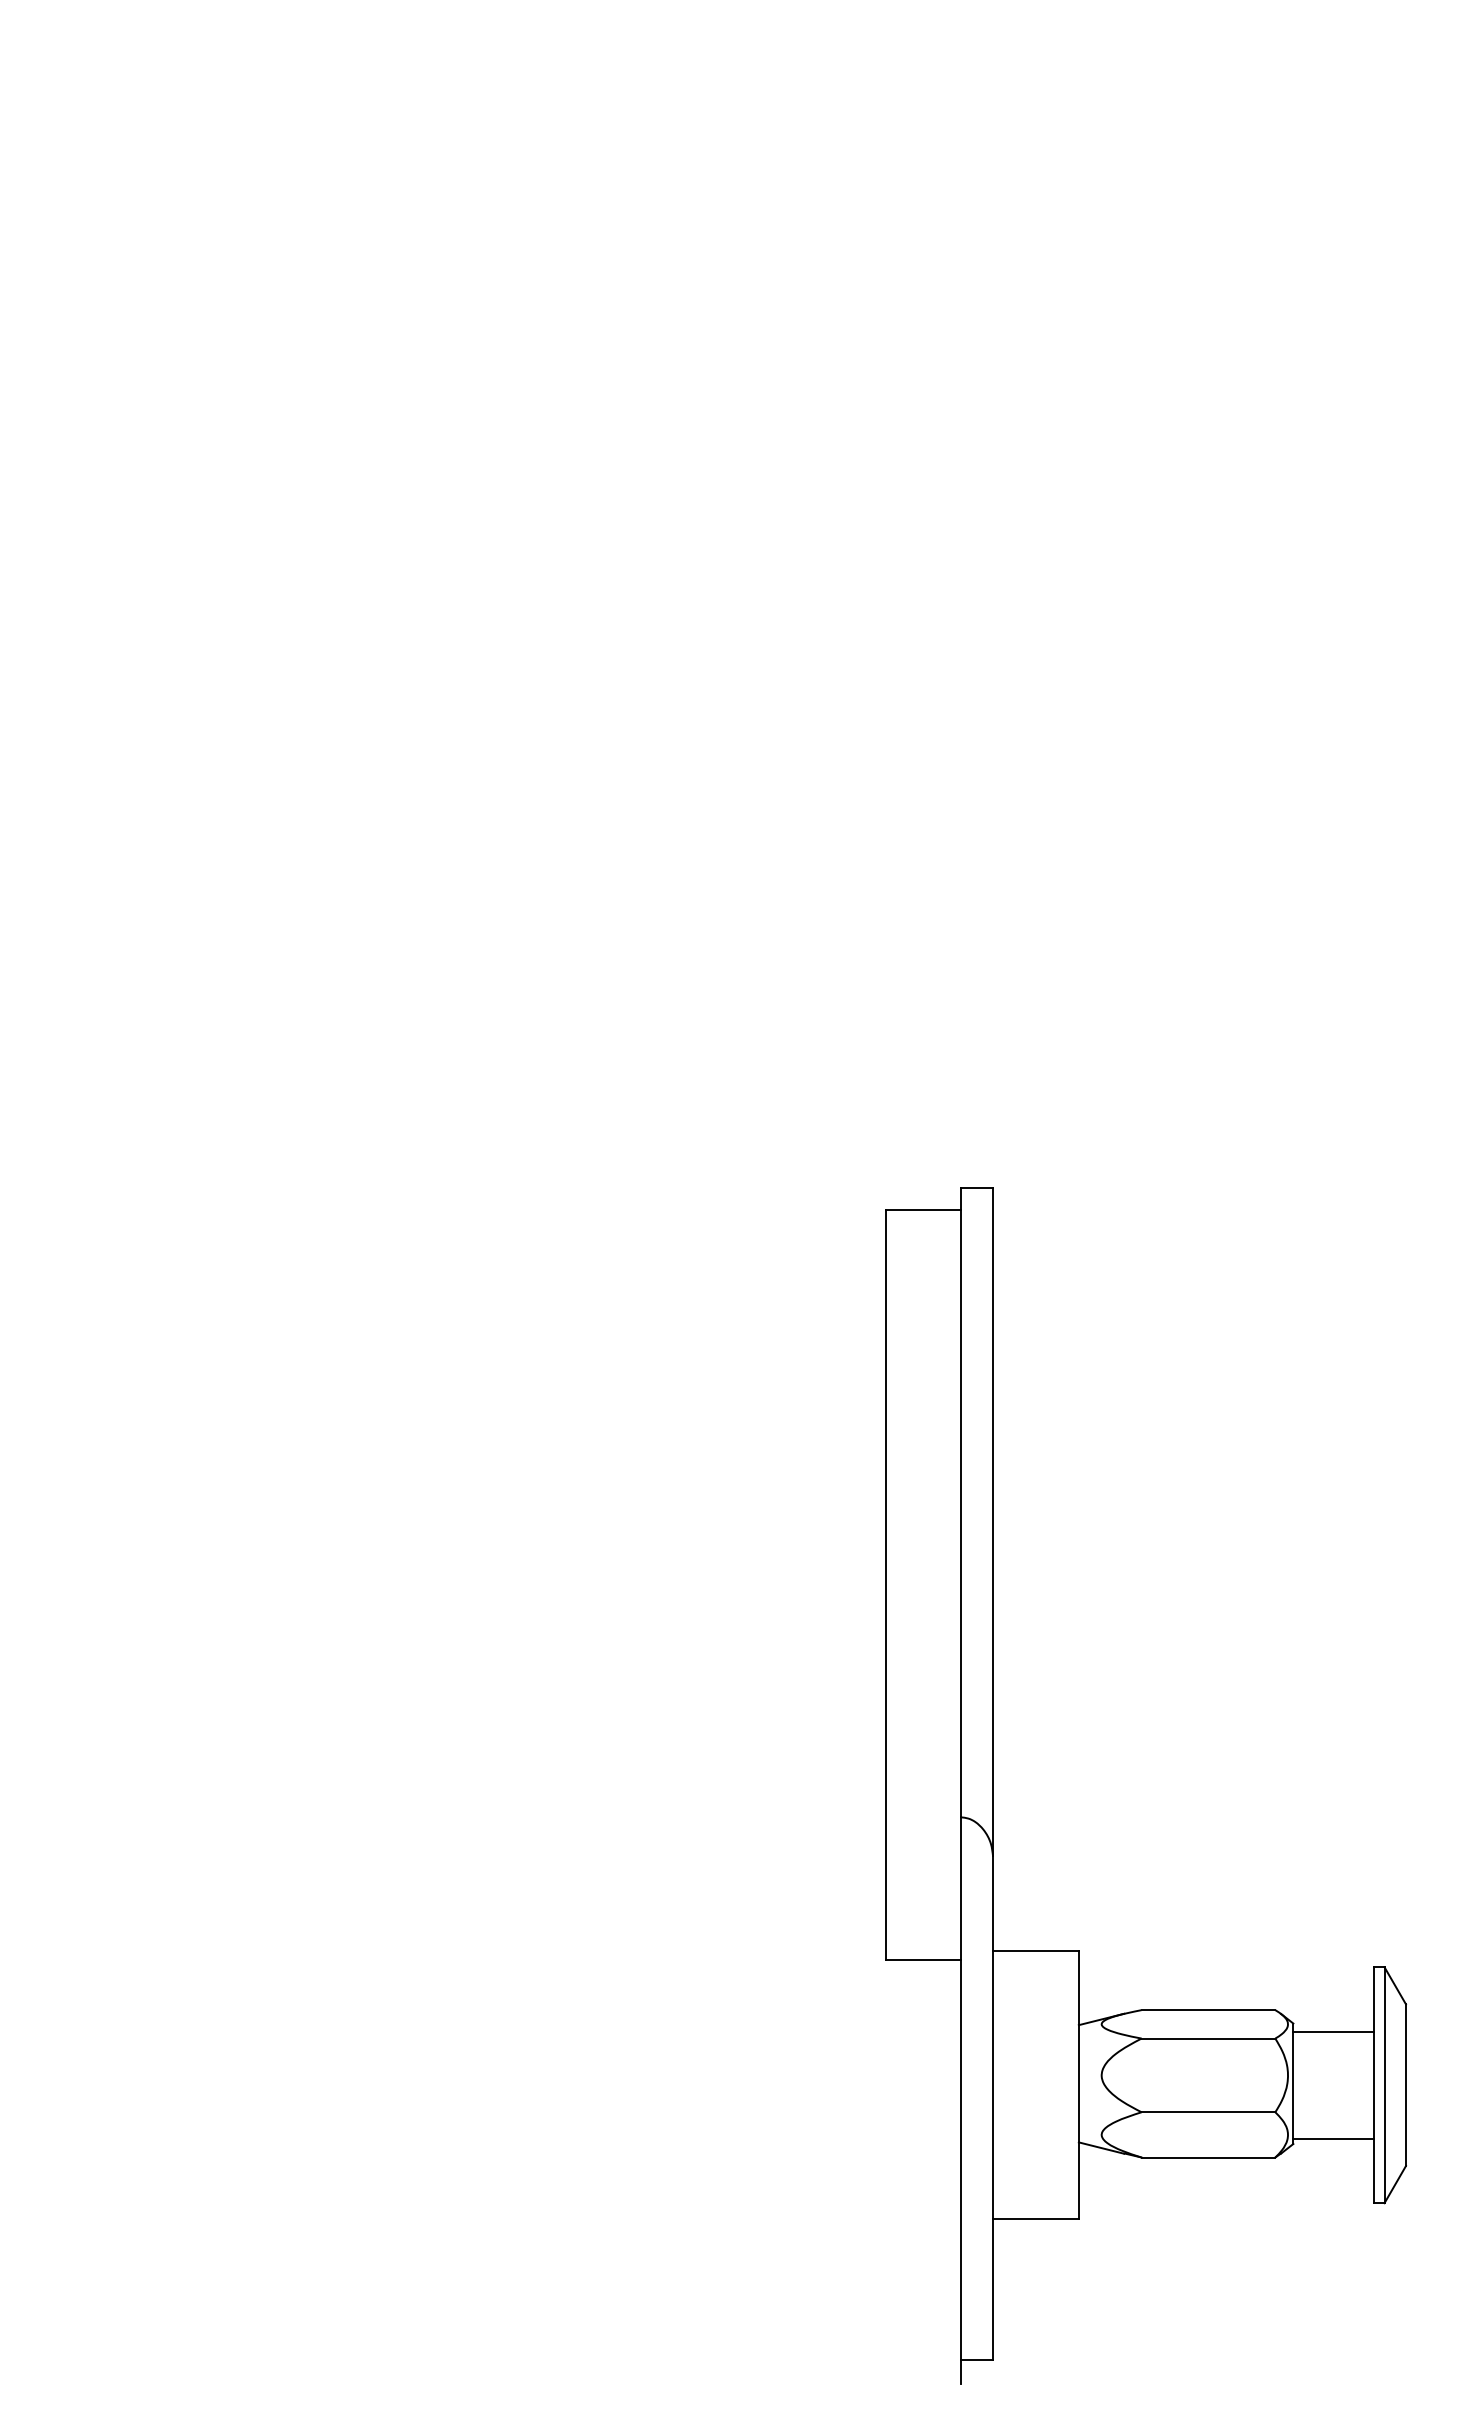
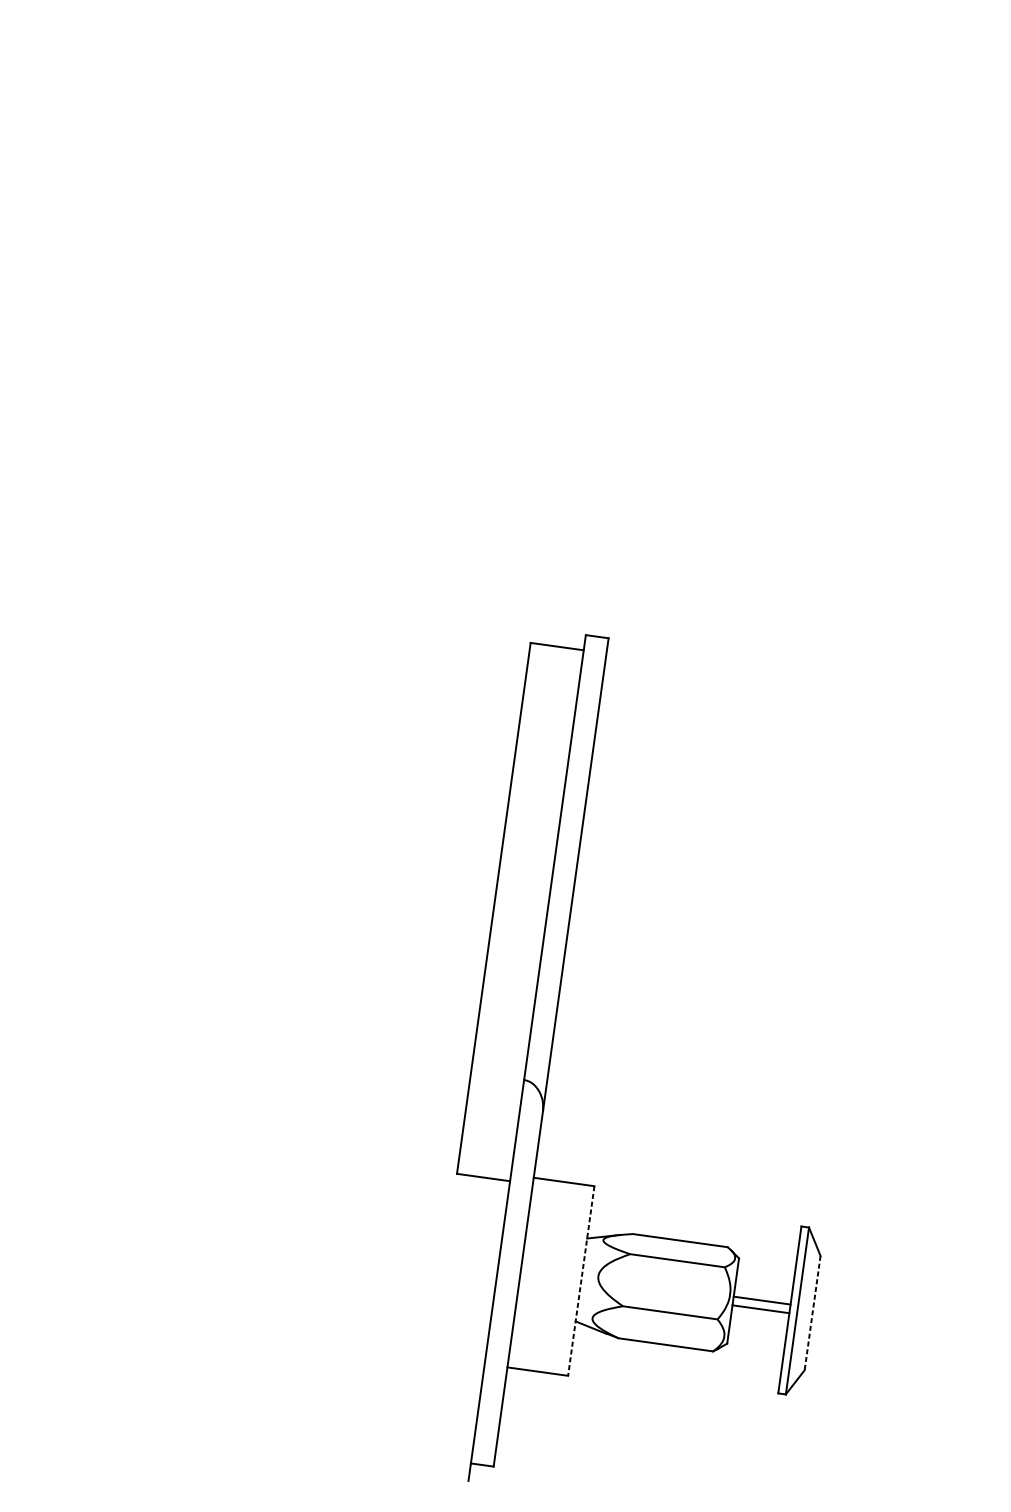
line: (1333, 2031) -> (762, 1300), moved
line: (1078, 2085) -> (581, 1281), solid -> dashed
line: (1405, 2085) -> (812, 1313), solid -> dashed
line: (1333, 2138) -> (760, 1309), moved

